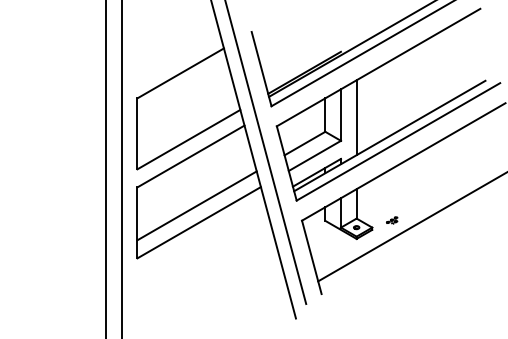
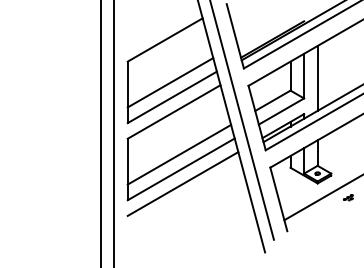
line: (186, 122) -> (170, 82), added
part: (392, 220) -> (348, 197), moved
line: (201, 239) -> (183, 183), added

